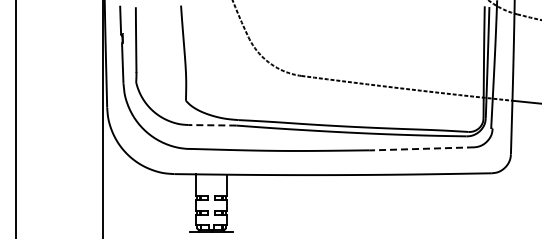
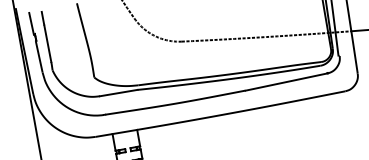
line: (212, 125) -> (118, 93), dashed -> solid
line: (421, 148) -> (286, 81), dashed -> solid

